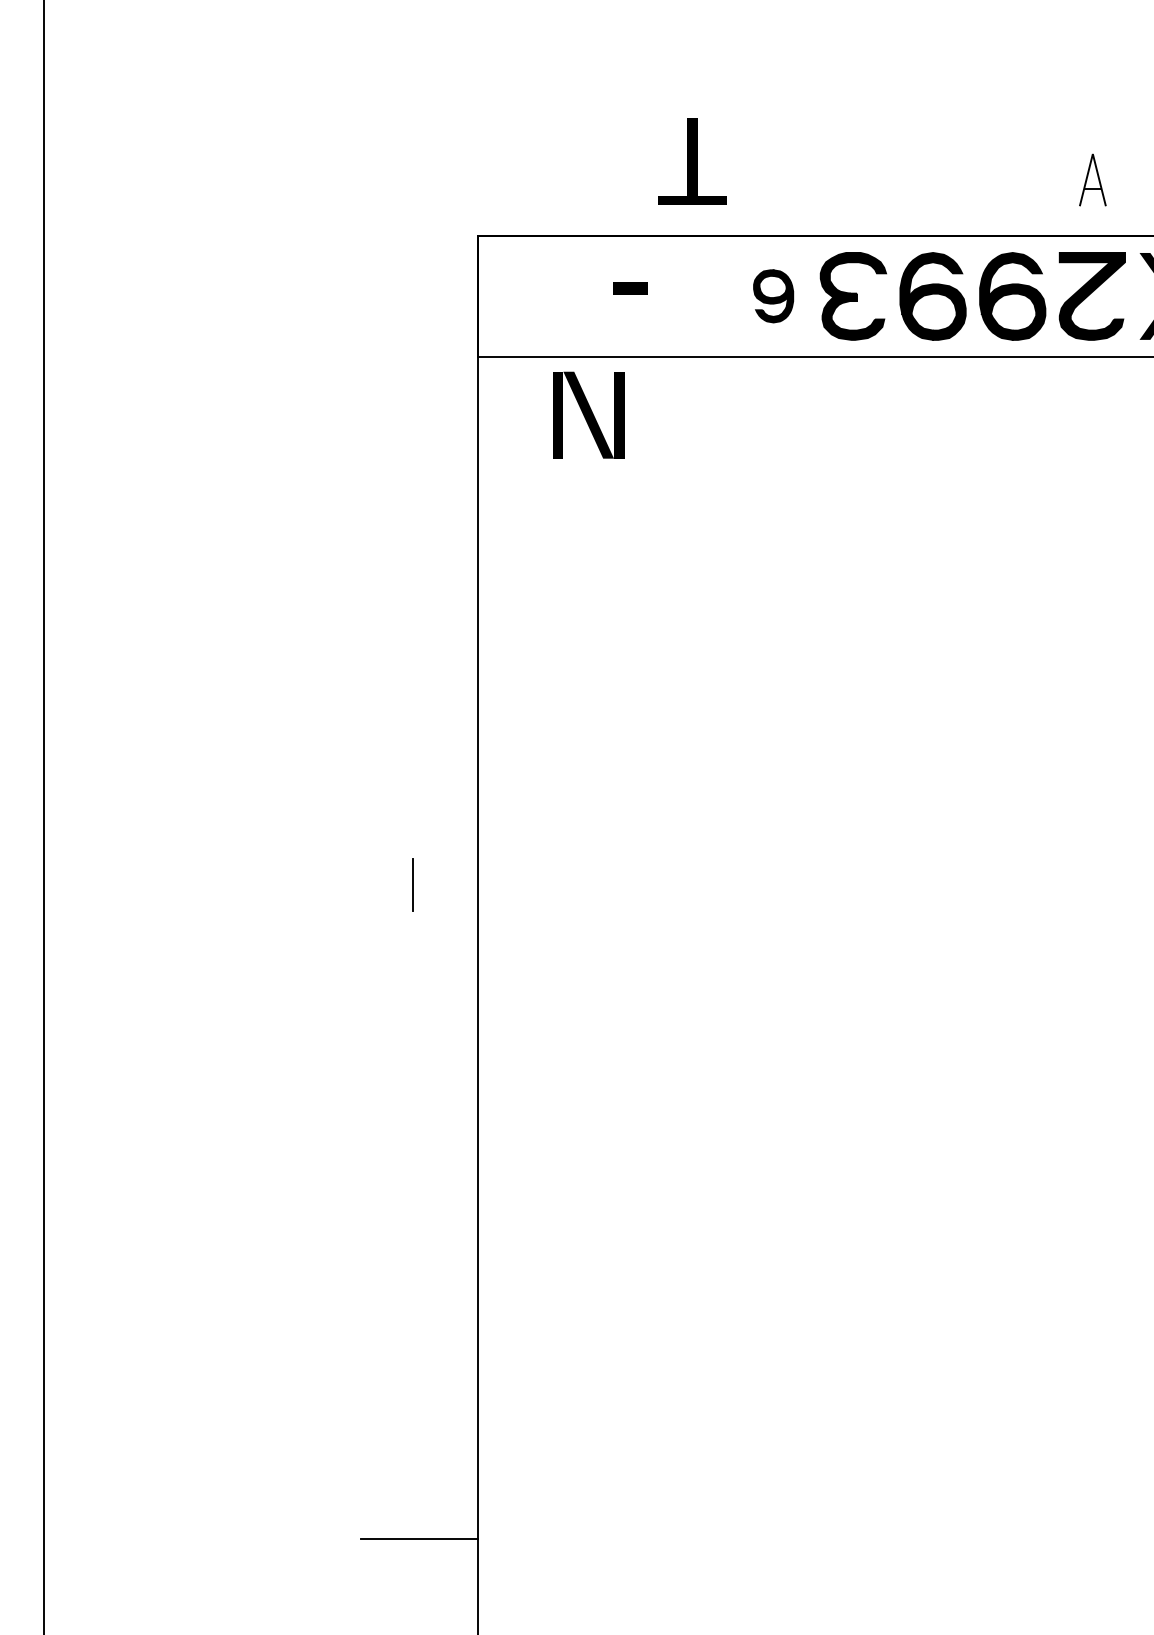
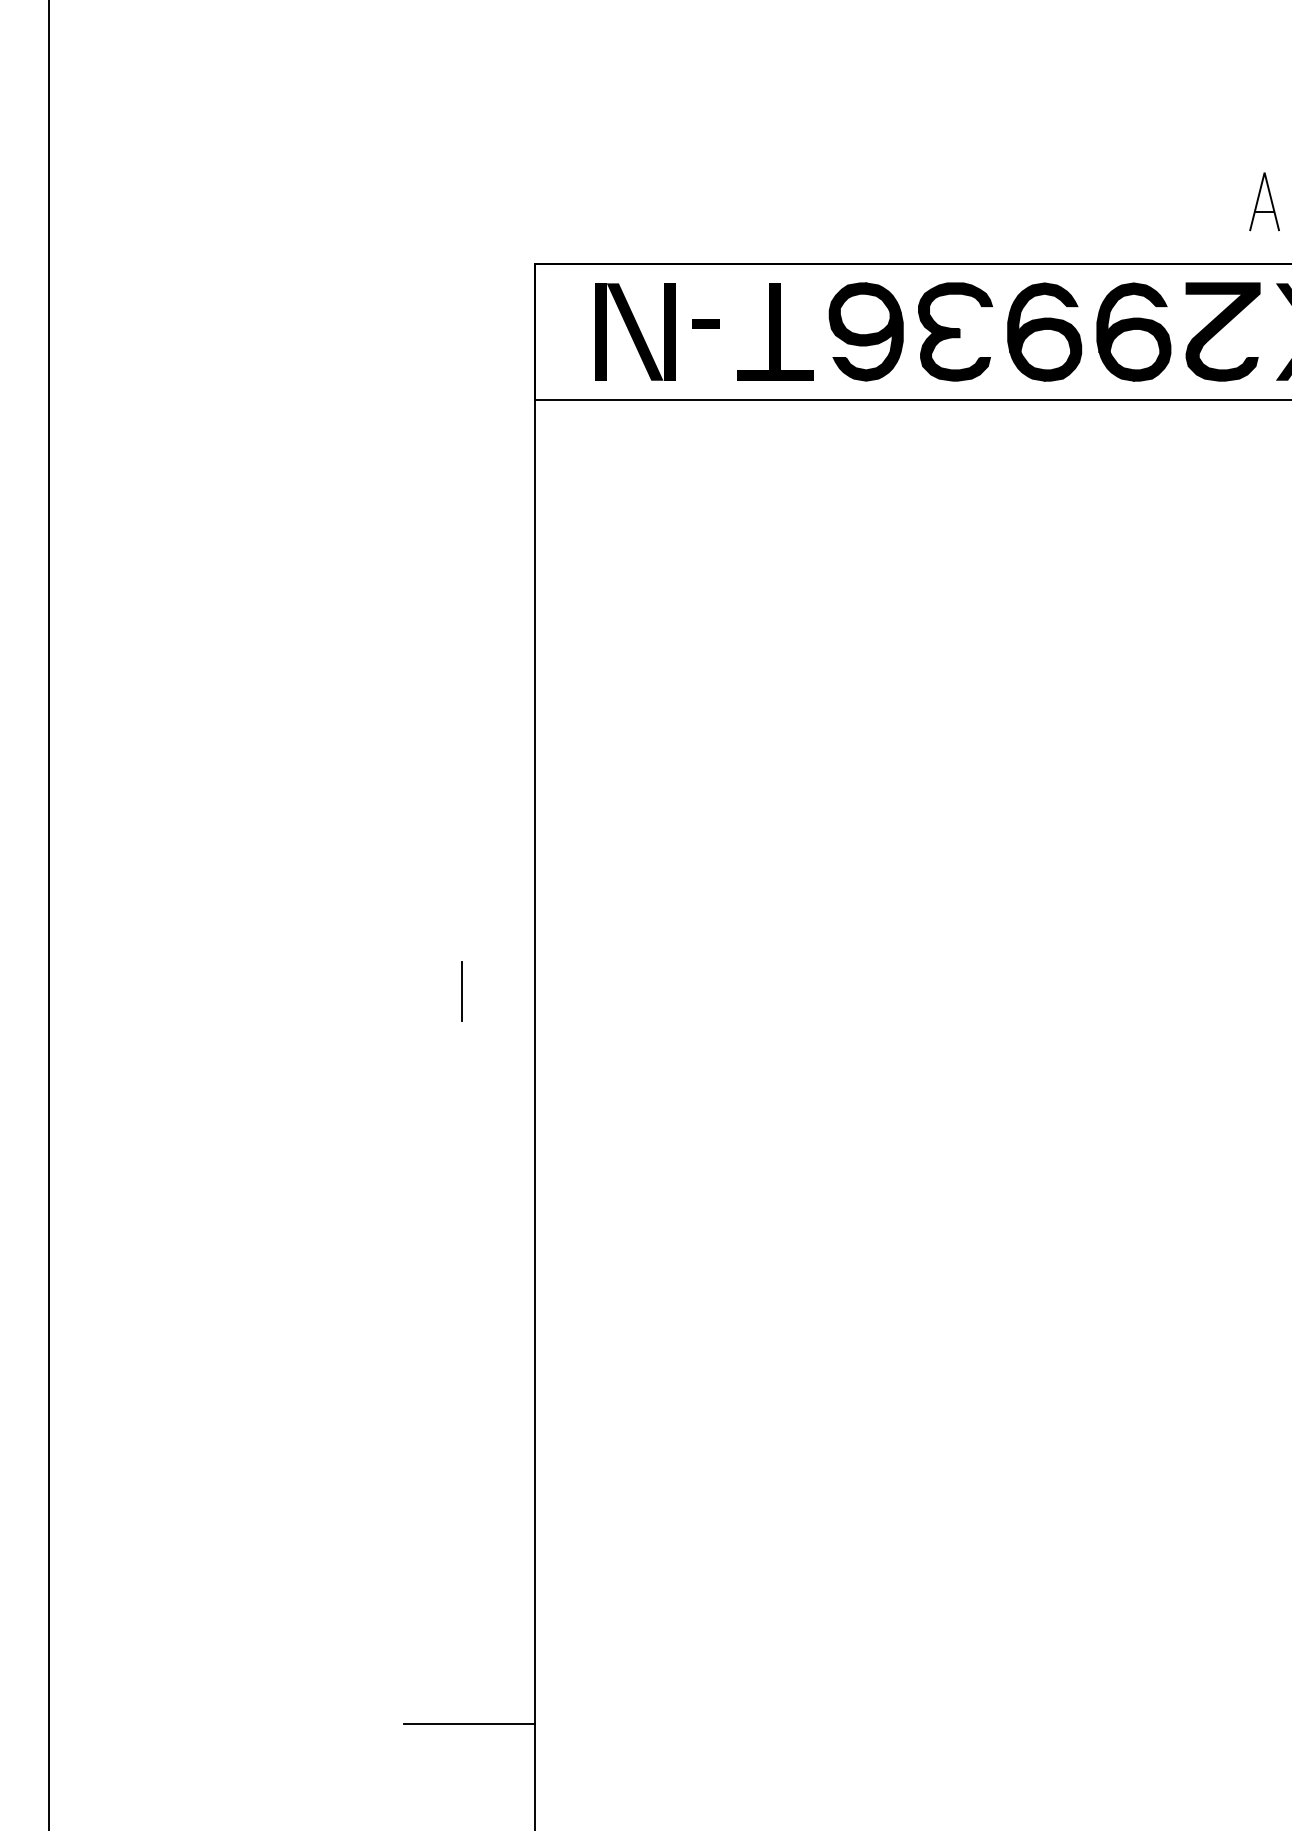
part: (692, 161) -> (775, 331), moved
part: (1092, 179) -> (1264, 201), moved
part: (630, 288) -> (705, 323), size x0.71
part: (773, 295) -> (865, 331), size x1.67
part: (589, 414) -> (635, 331), moved

